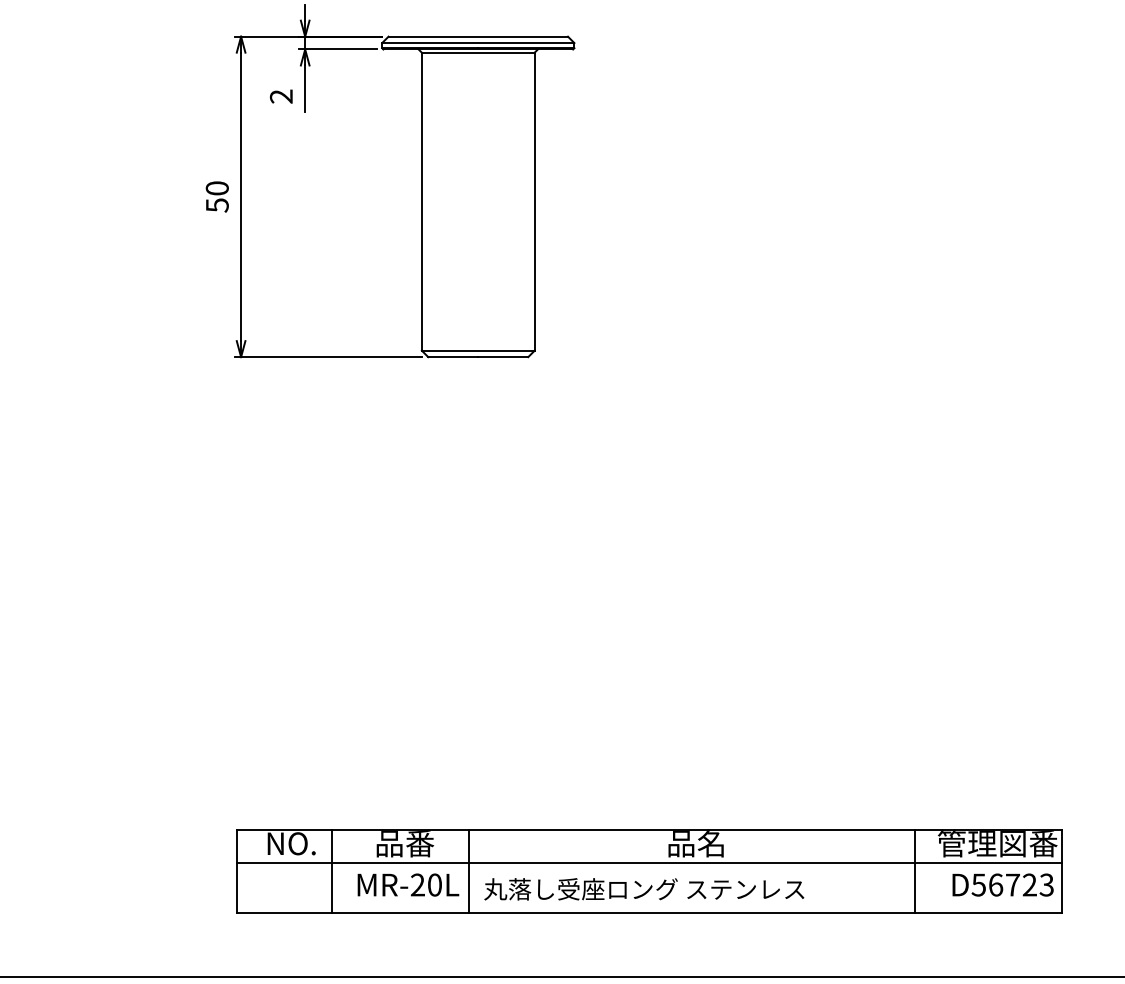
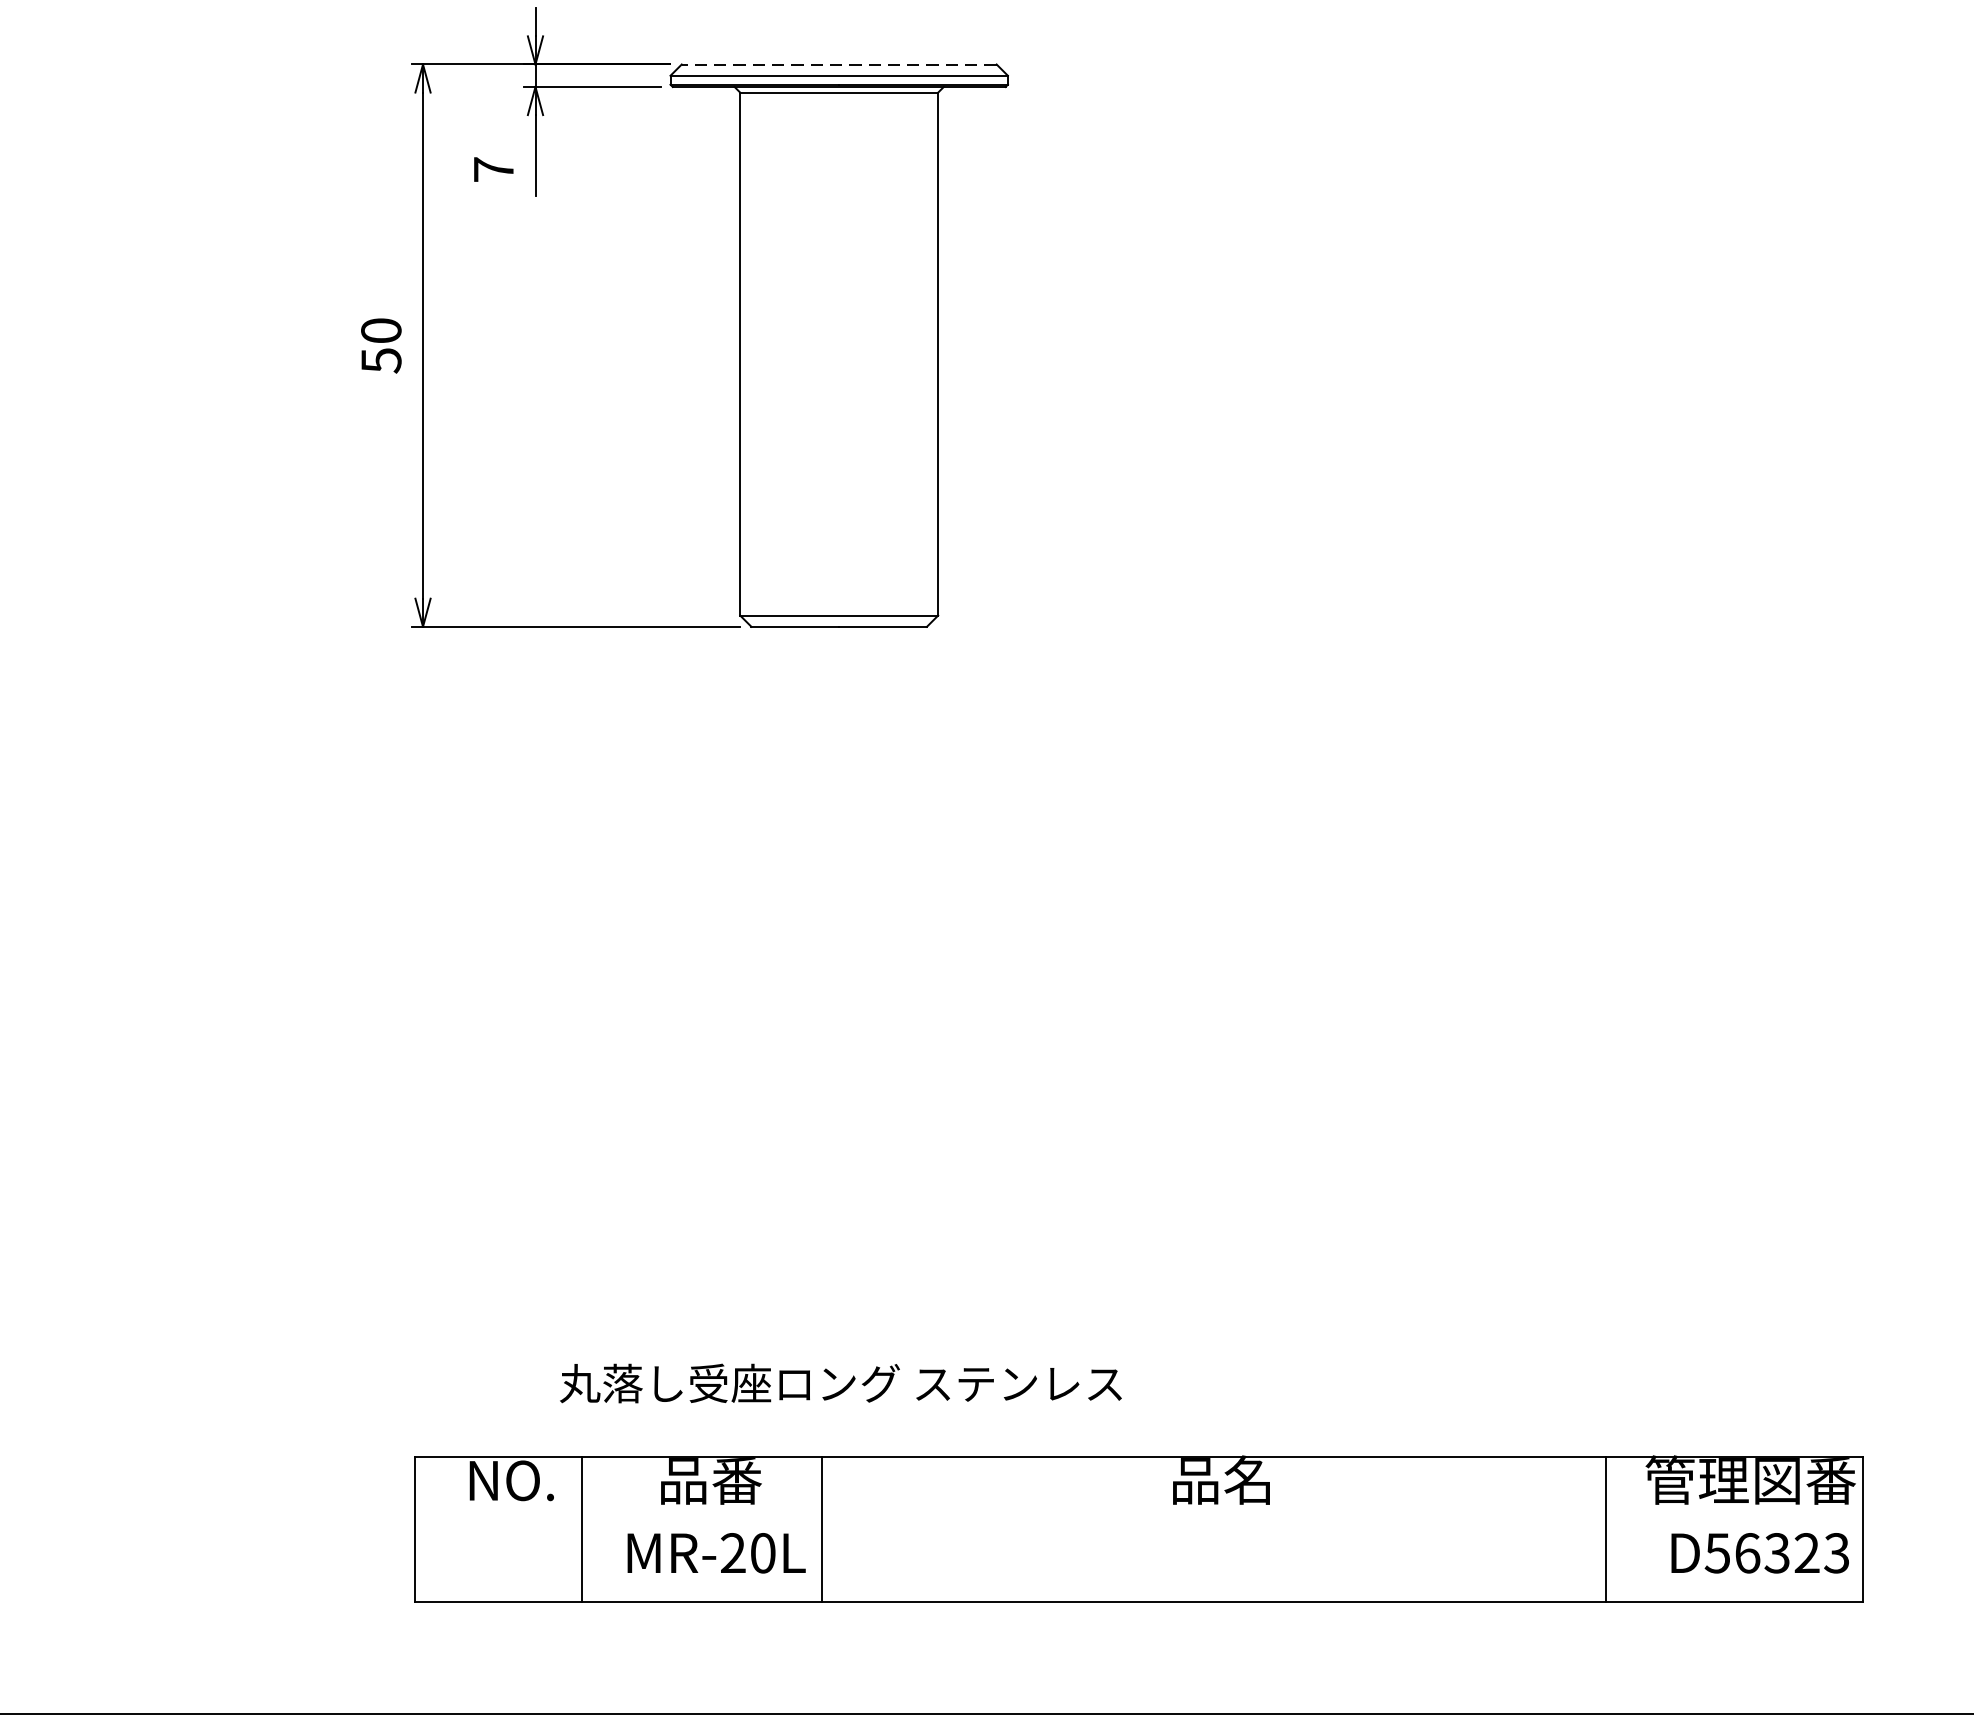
line: (478, 36) -> (839, 64), solid -> dashed
text: (280, 96) -> (492, 169), 2 -> 7
line: (648, 863) -> (1137, 1515), removed
text: (1012, 884) -> (1776, 1552), D56723 -> D56323
text: (644, 889) -> (841, 1383), moved

